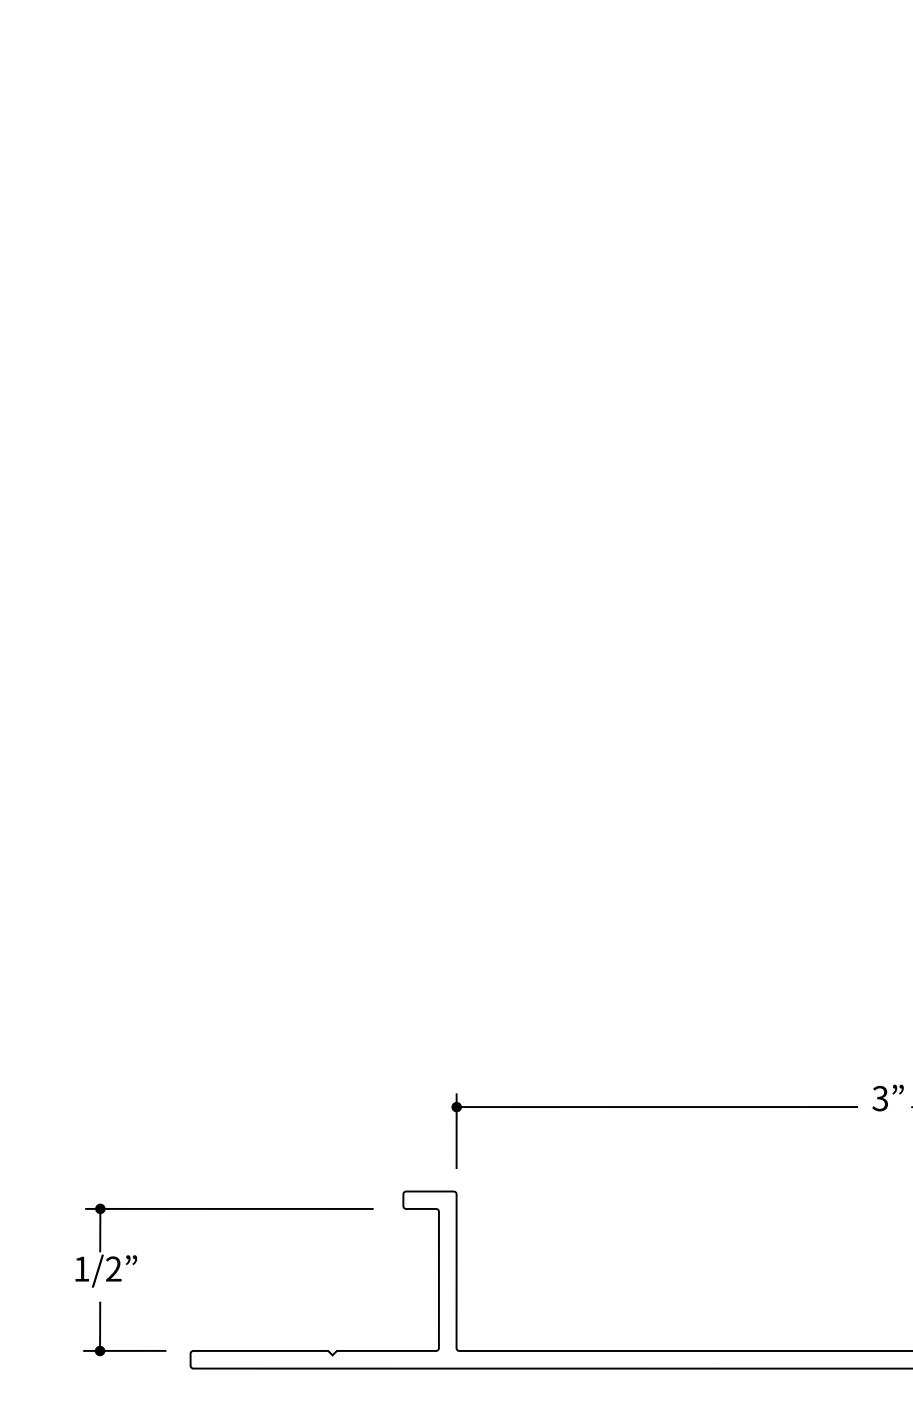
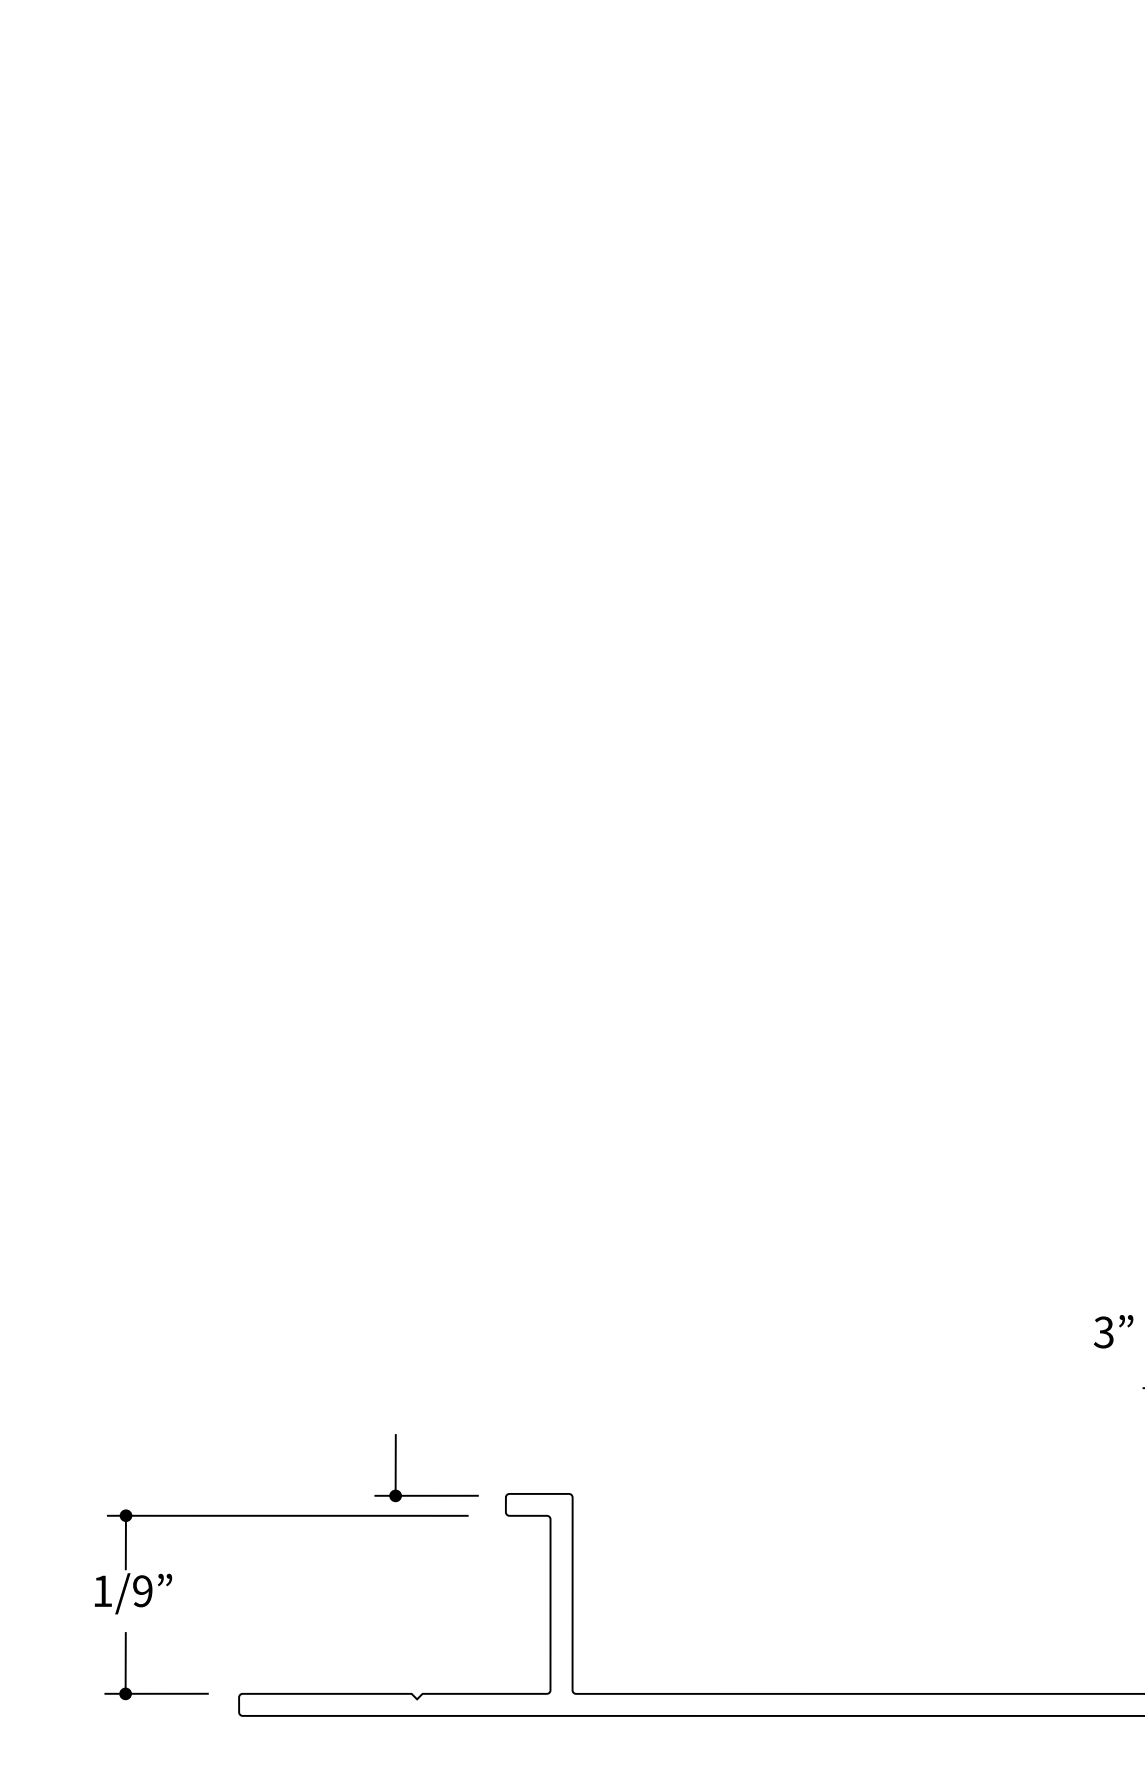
text: (888, 1097) -> (1113, 1331), moved
part: (654, 1107) -> (820, 1388), removed
part: (340, 1191) -> (426, 1494), added
text: (113, 1269) -> (142, 1591), 1/2 -> 1/9

